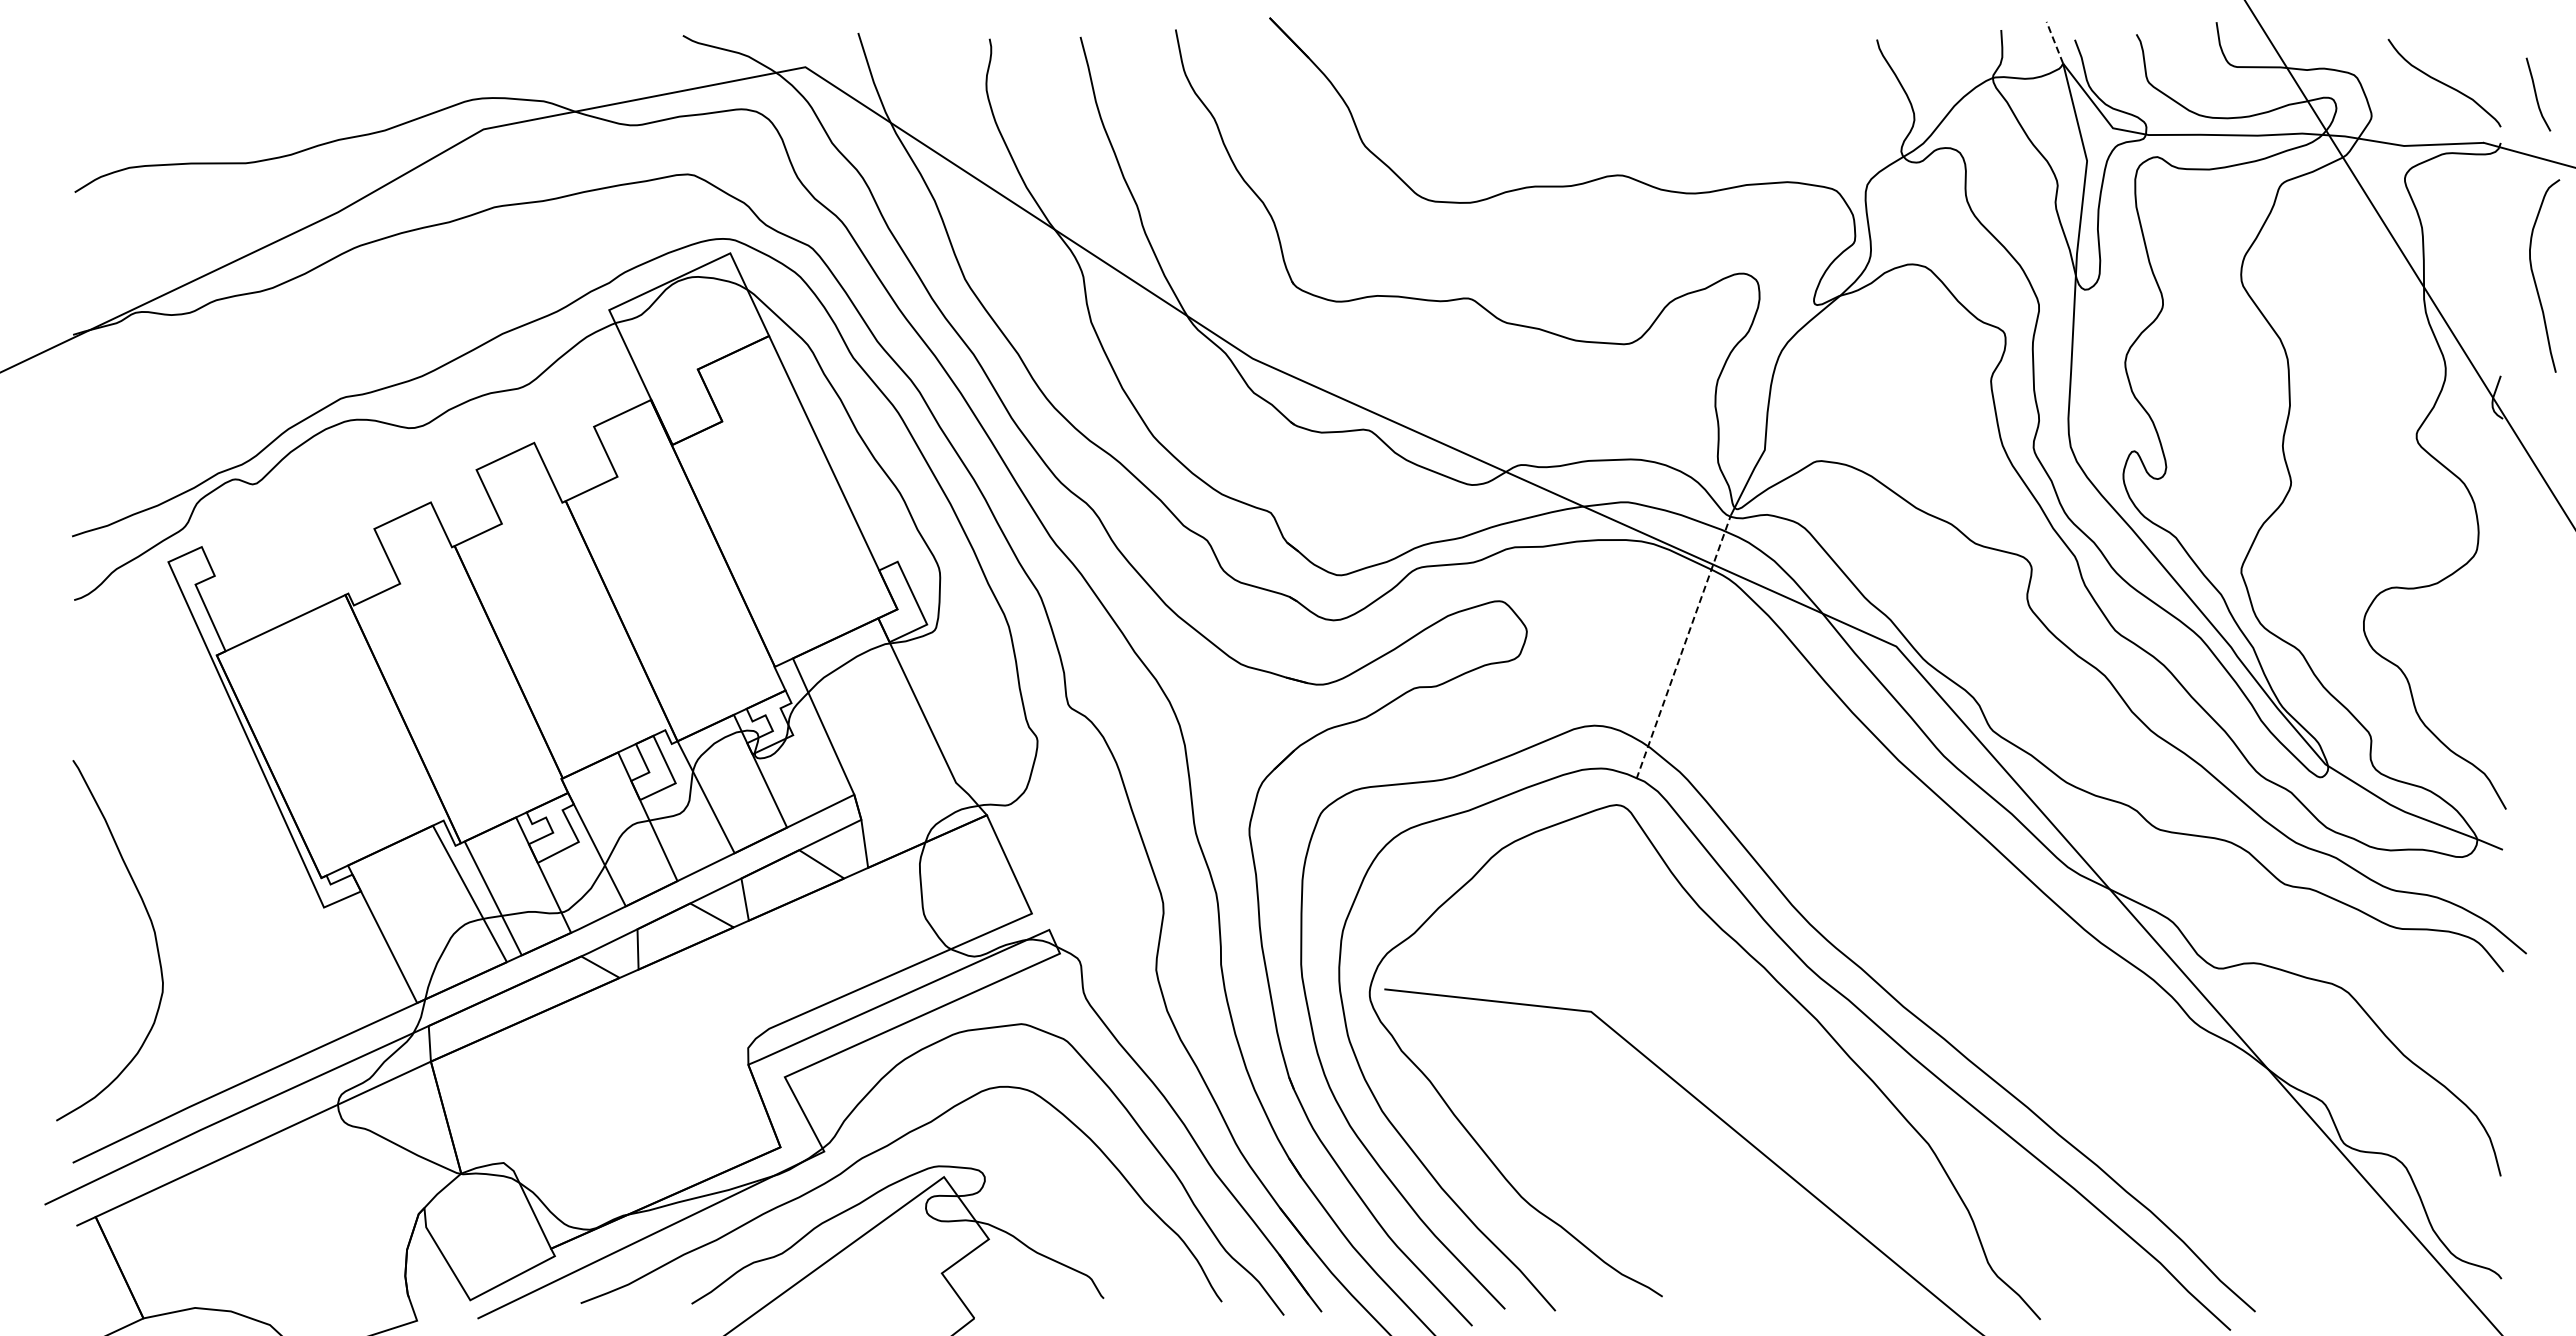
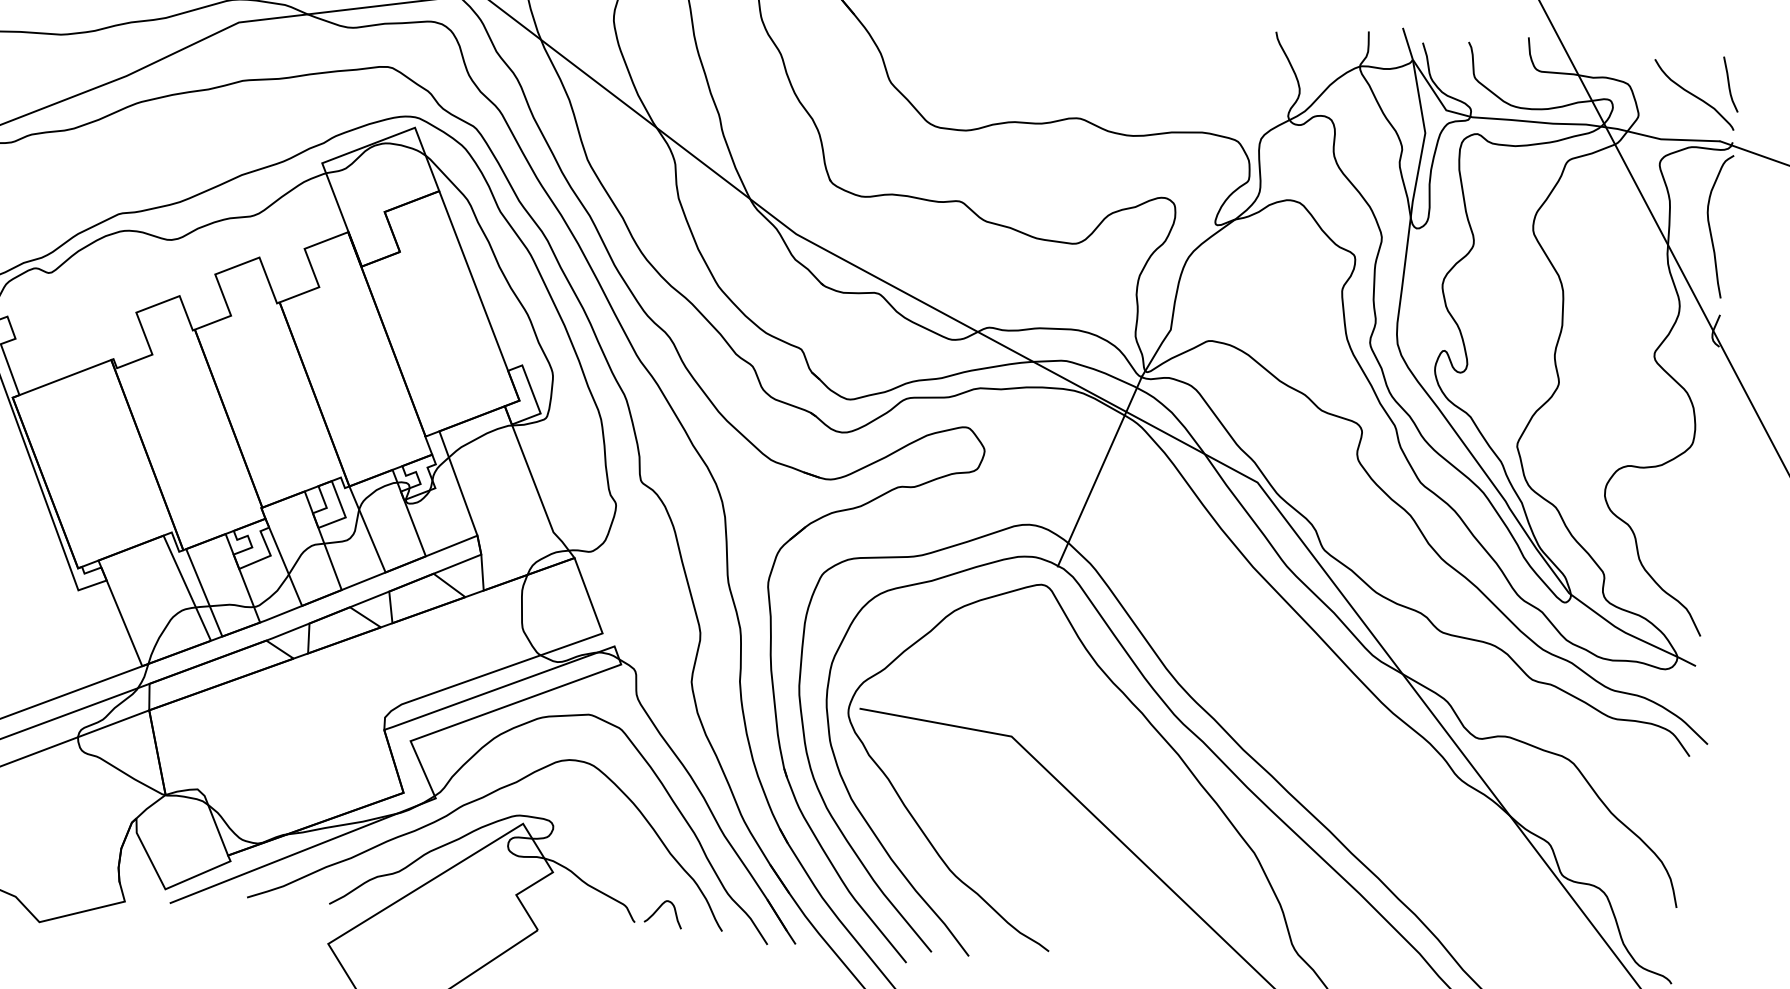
line: (2054, 43) -> (1407, 44), dashed -> solid
curve: (2536, 94) -> (1729, 84), moved
curve: (2535, 279) -> (1710, 228), moved
line: (1683, 647) -> (1099, 471), dashed -> solid
curve: (1135, 1277) -> (659, 908), added

